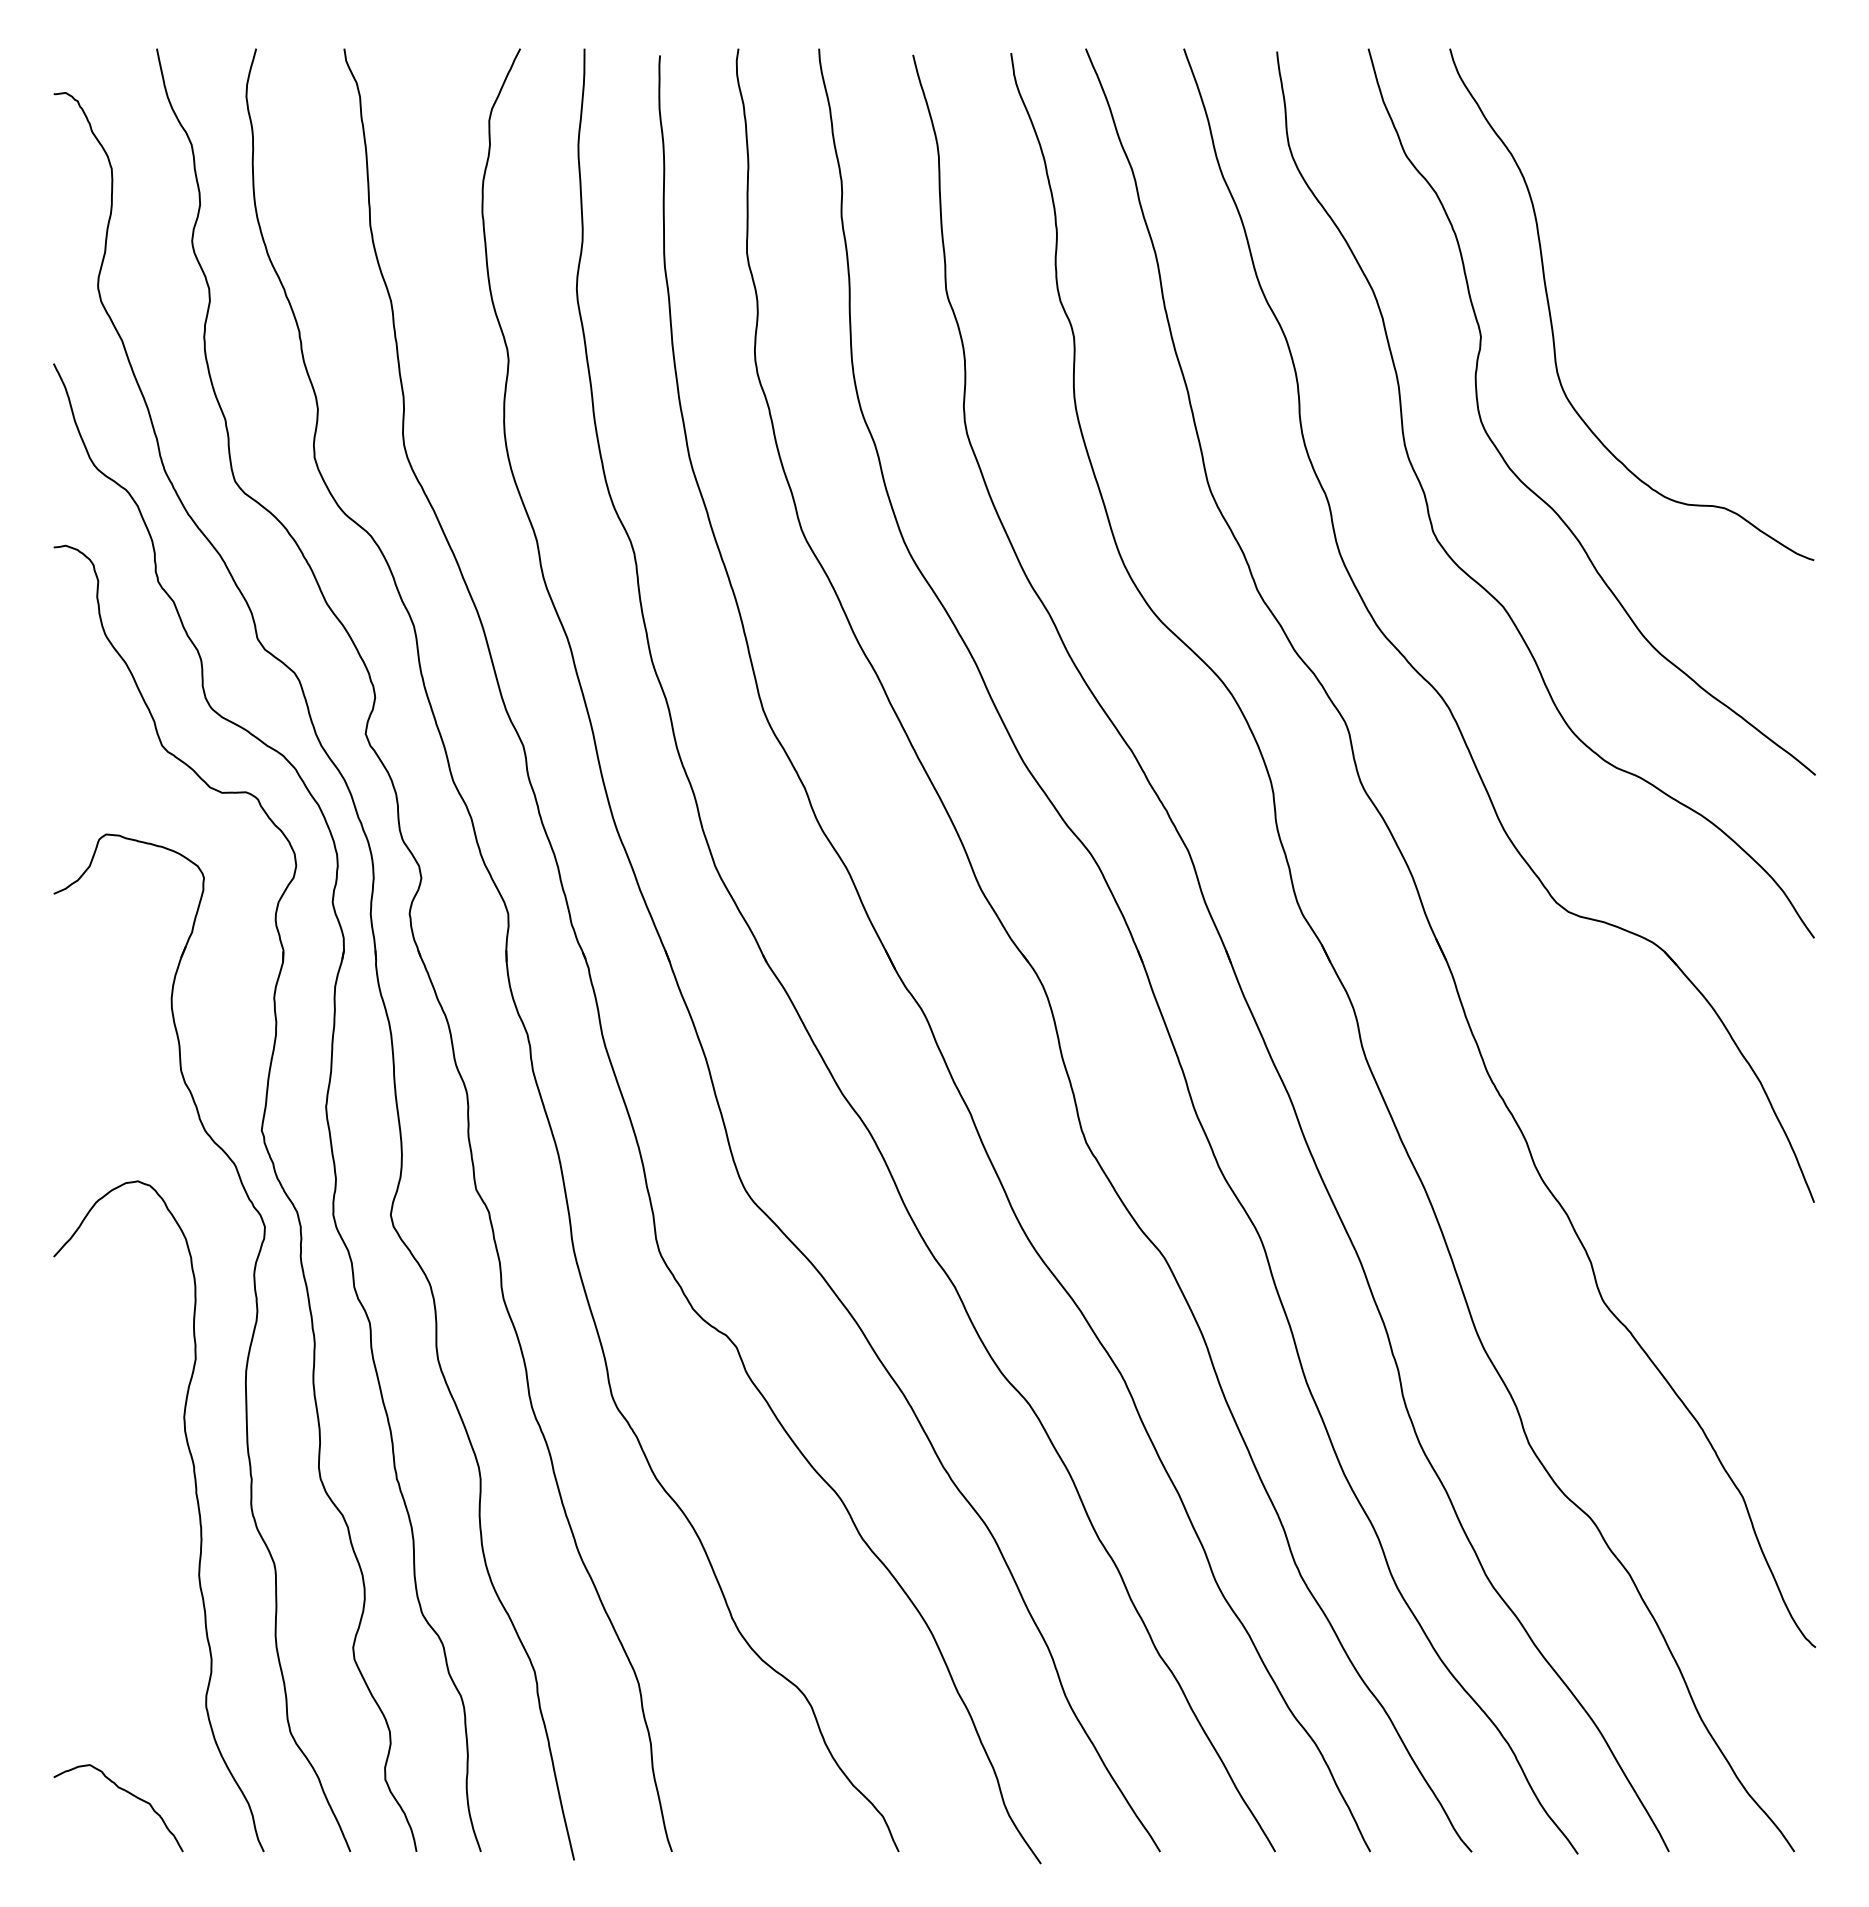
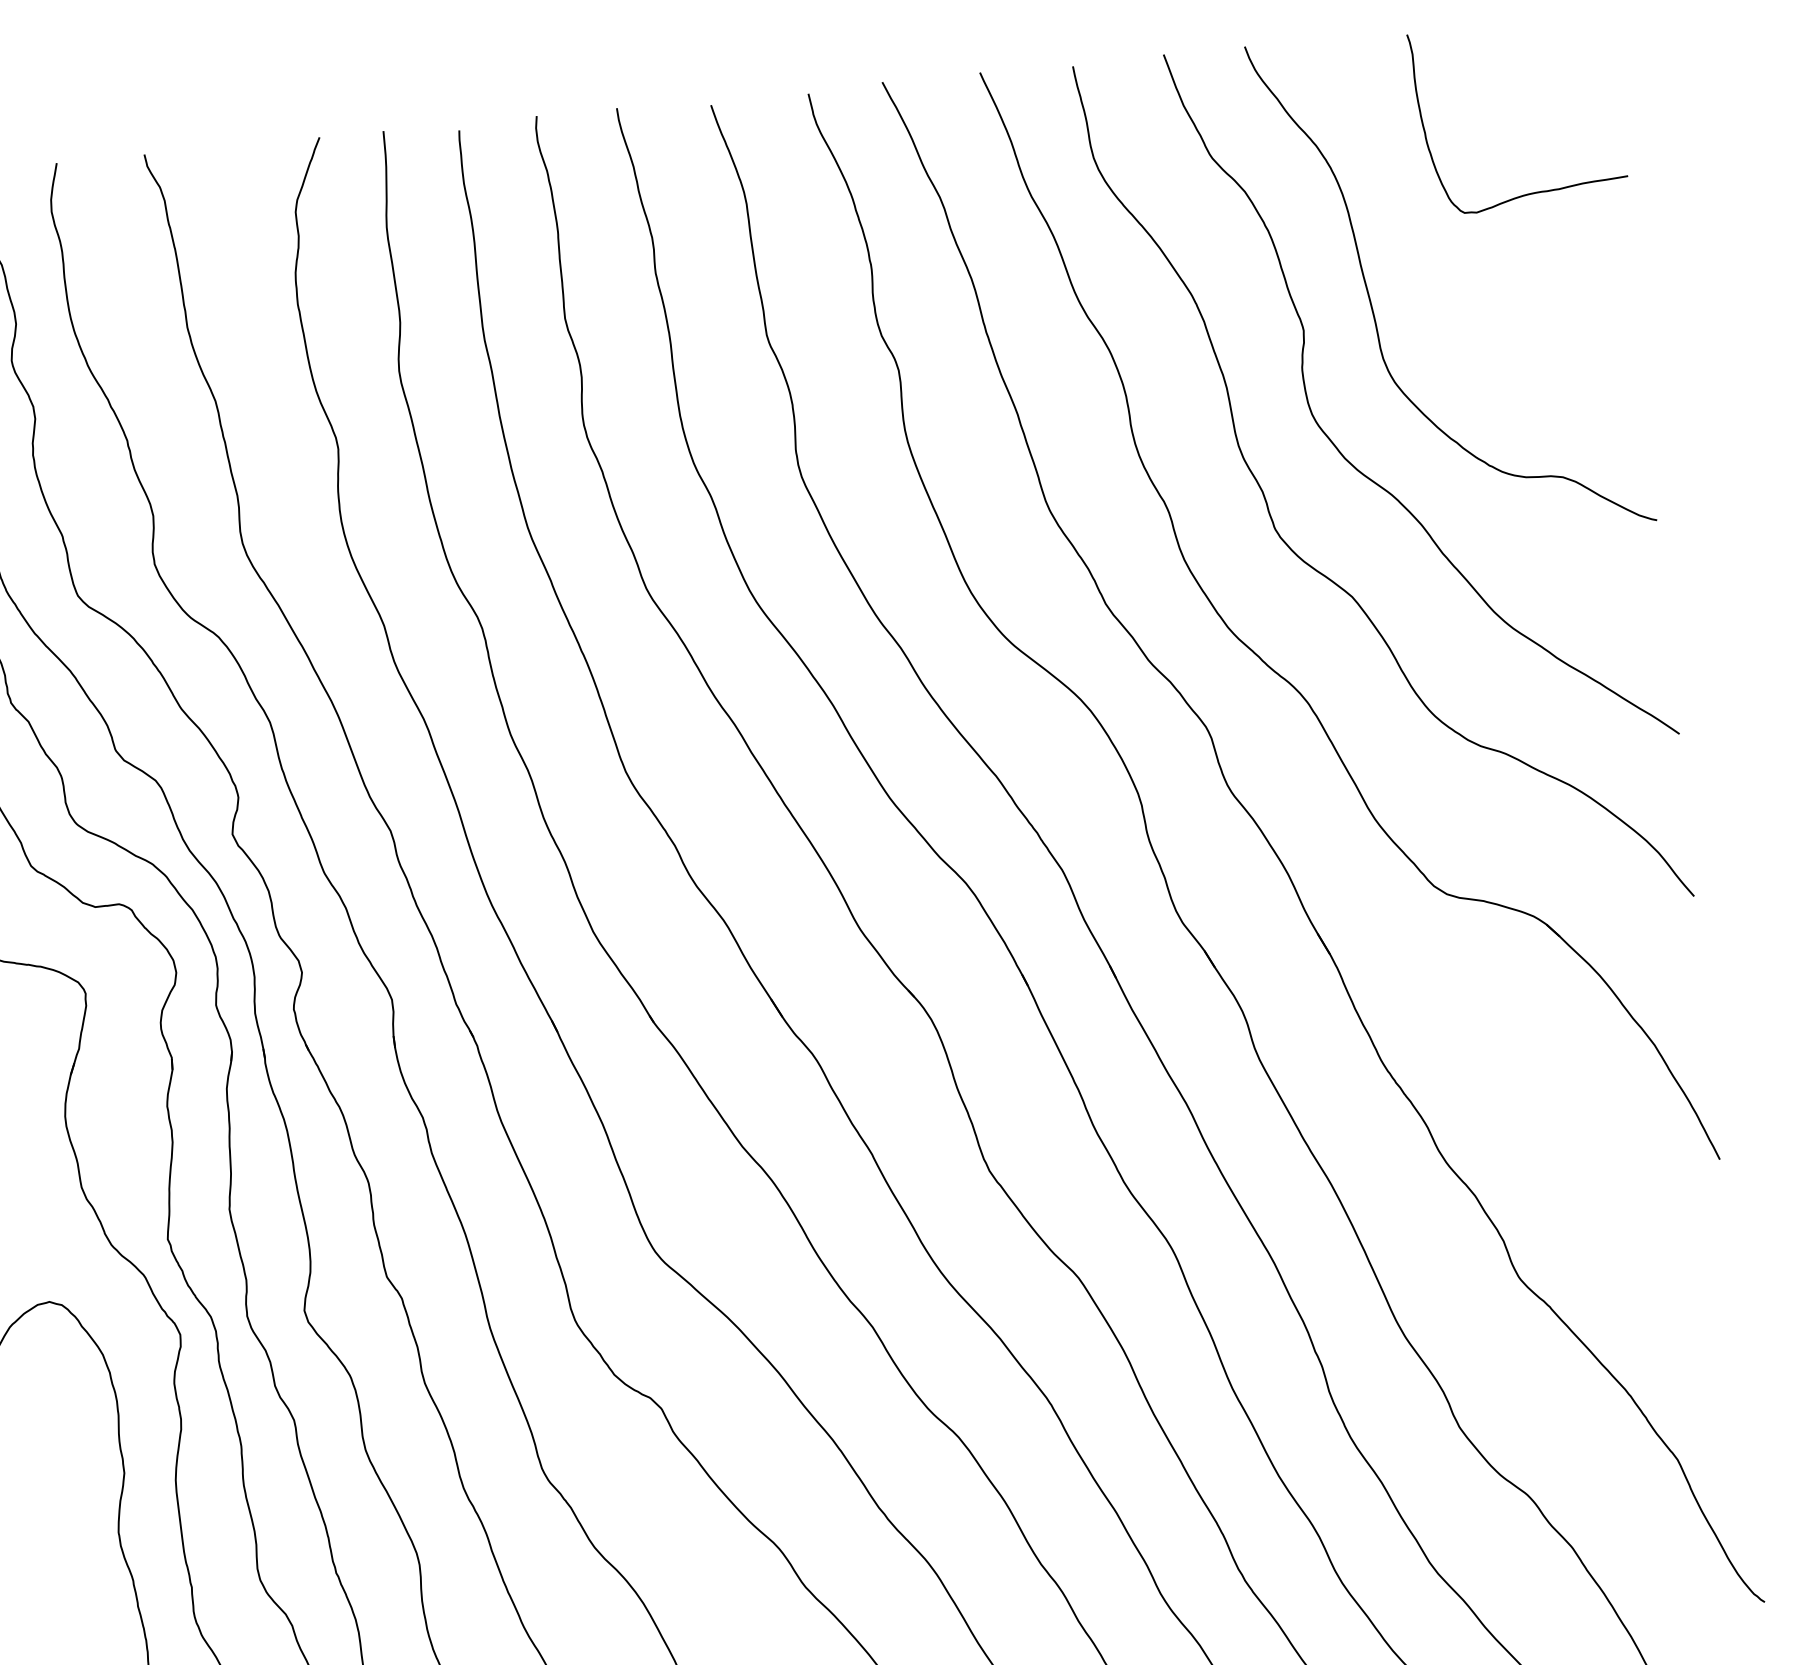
curve: (1723, 221) -> (1533, 191), added

